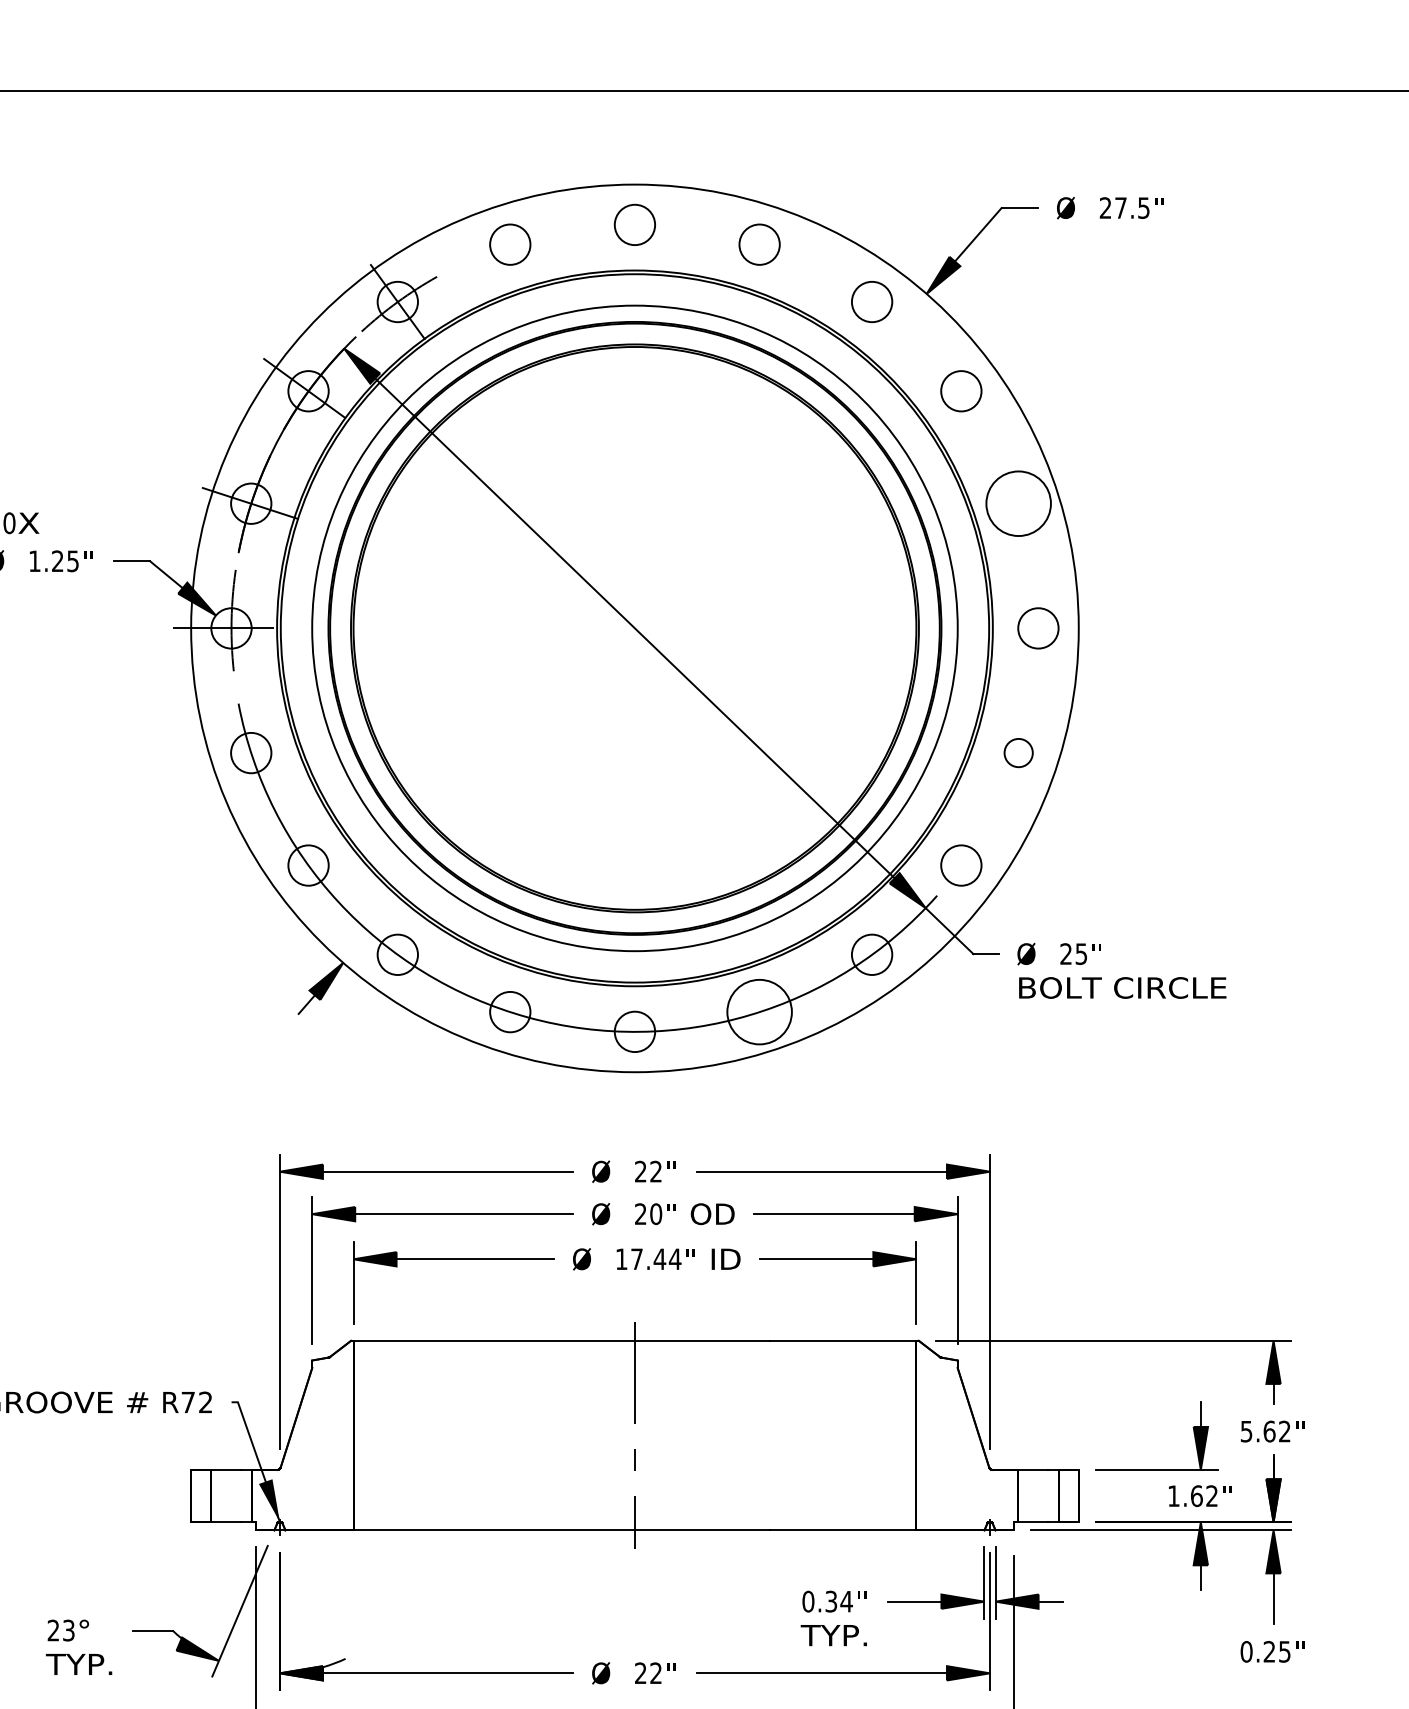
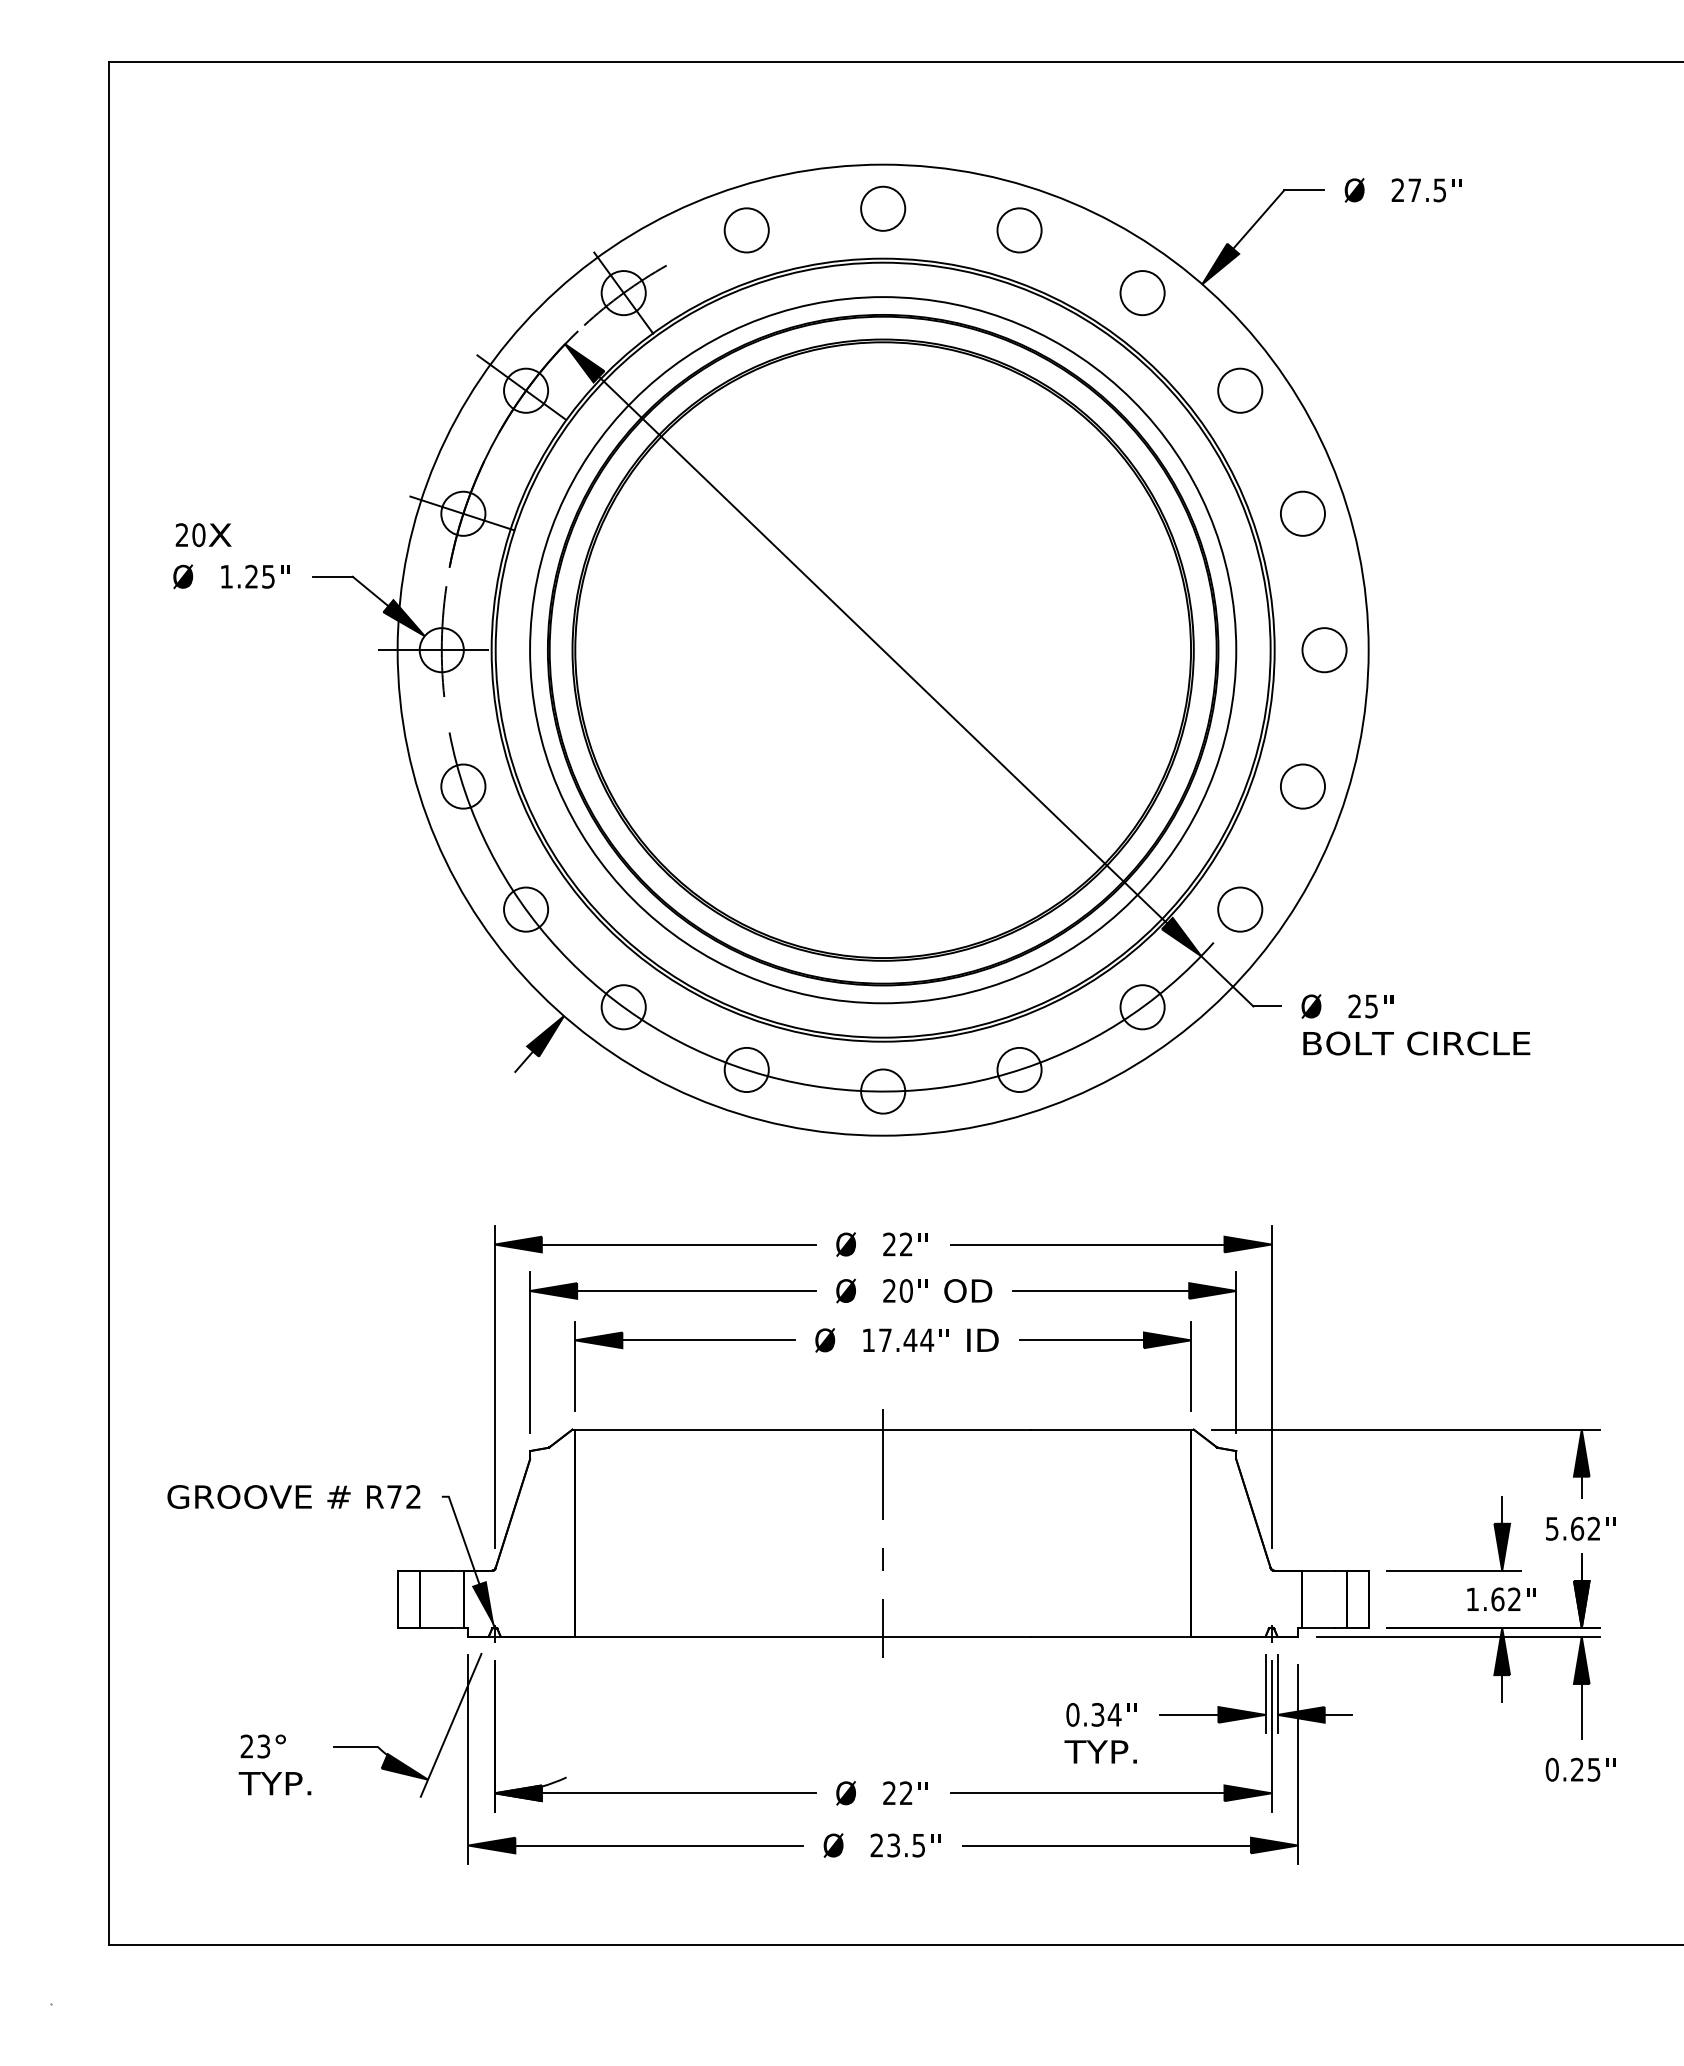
circle: (1018, 503) -> (1302, 513), size x0.62
circle: (1018, 753) -> (1302, 786), size x1.43
circle: (759, 1011) -> (1019, 1069), size x0.62

